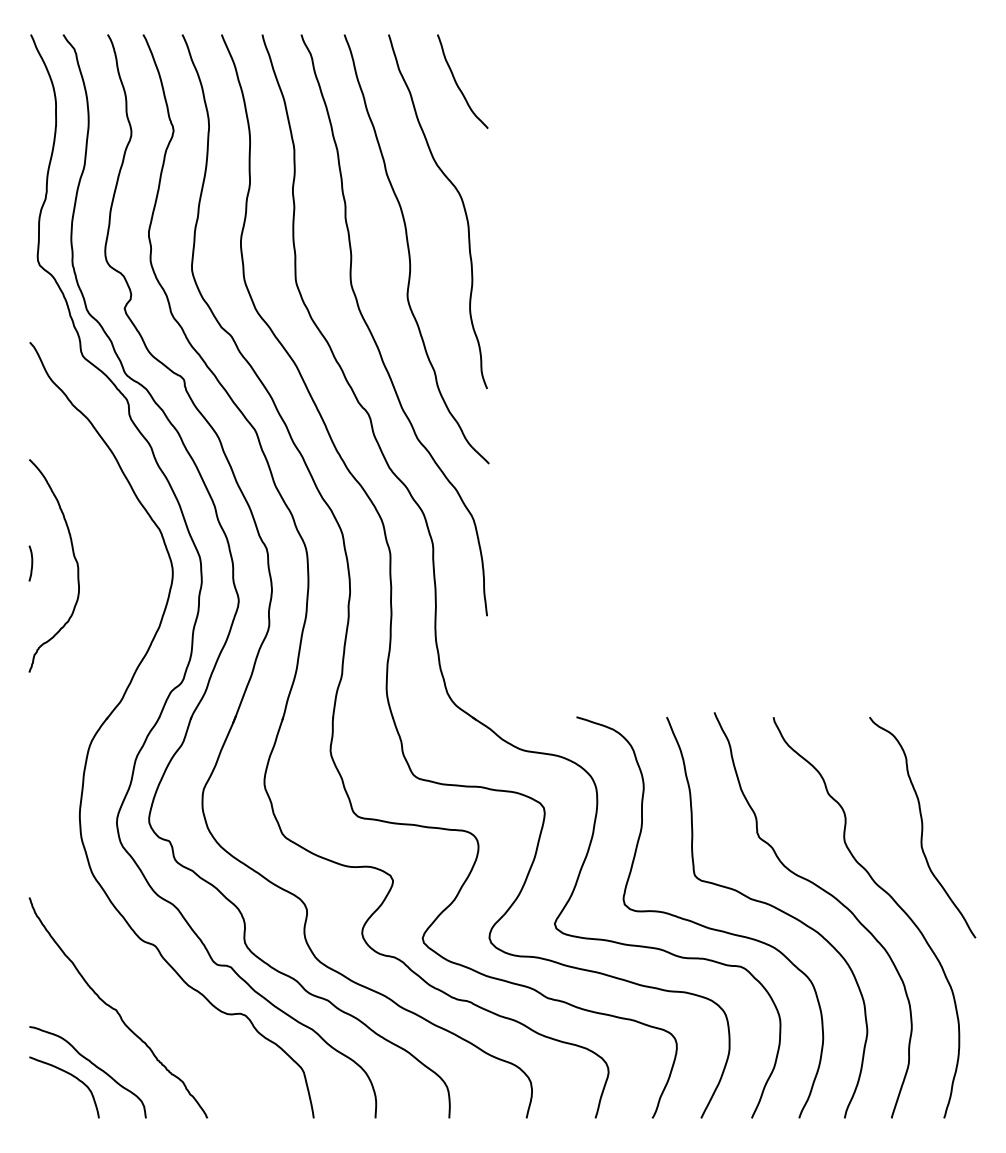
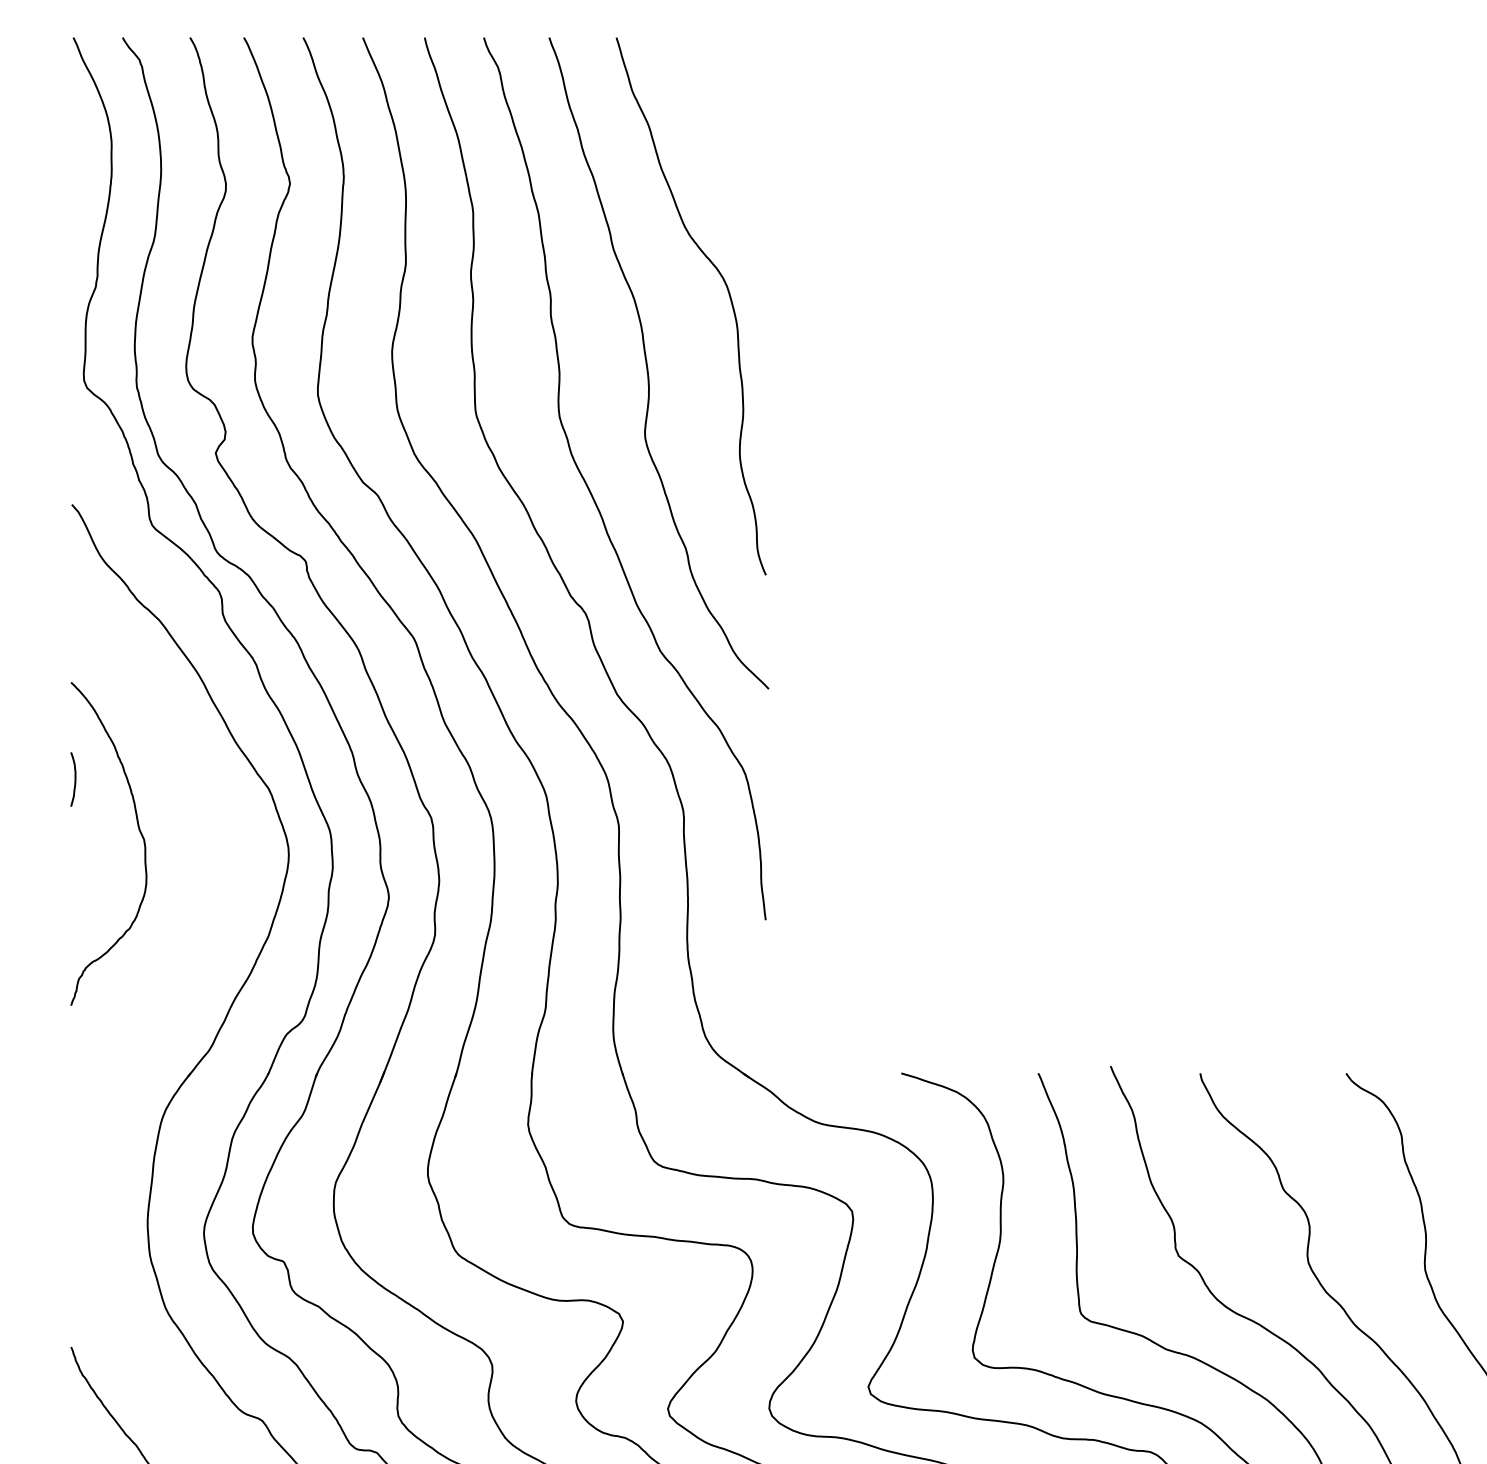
curve: (457, 83) -> (720, 111), removed
curve: (31, 563) -> (74, 779), moved

